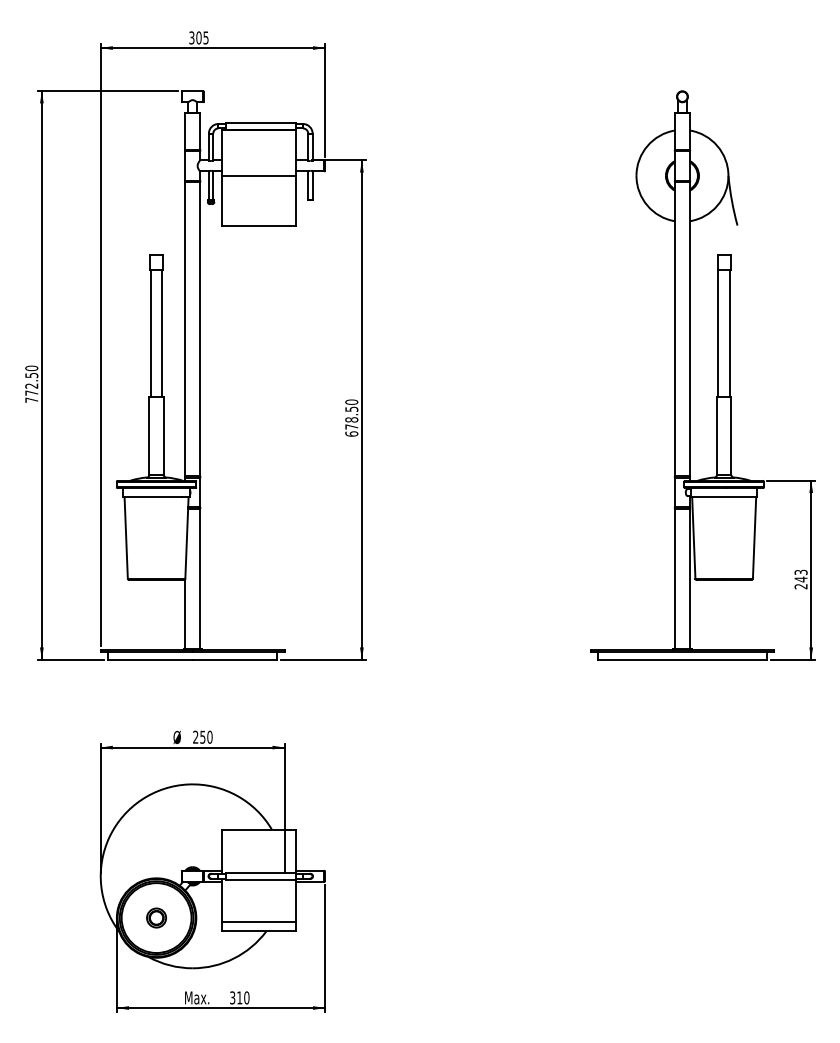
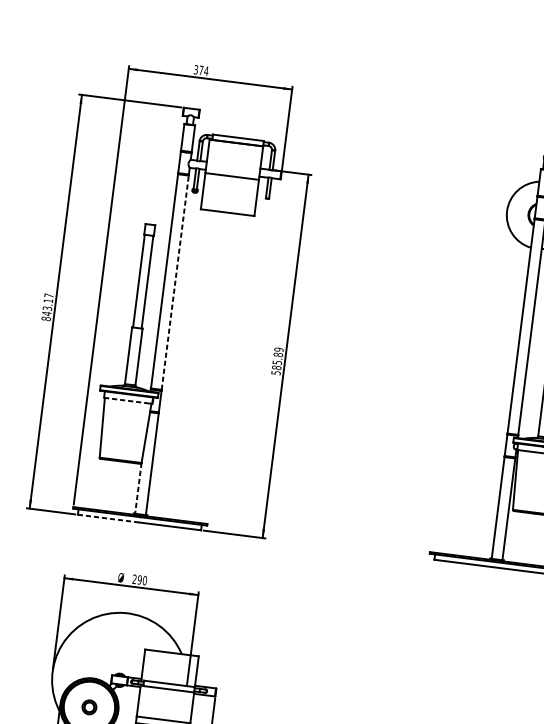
text: (202, 37) -> (203, 70), 305 -> 374
line: (200, 328) -> (175, 282), solid -> dashed
text: (31, 383) -> (47, 306), 772.50 -> 843.17
text: (351, 417) -> (277, 360), 678.50 -> 585.89
line: (153, 497) -> (125, 400), solid -> dashed
line: (185, 614) -> (138, 489), solid -> dashed
line: (150, 659) -> (108, 518), solid -> dashed
text: (202, 736) -> (139, 579), 250 -> 290

